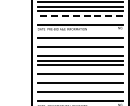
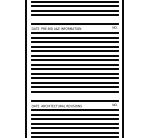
line: (80, 16) -> (74, 15), dashed -> solid
line: (80, 33) -> (74, 33), added
line: (80, 42) -> (74, 42), added
line: (80, 51) -> (74, 51), added
line: (80, 69) -> (74, 69), added
line: (80, 78) -> (74, 78), added
line: (80, 87) -> (74, 87), added

